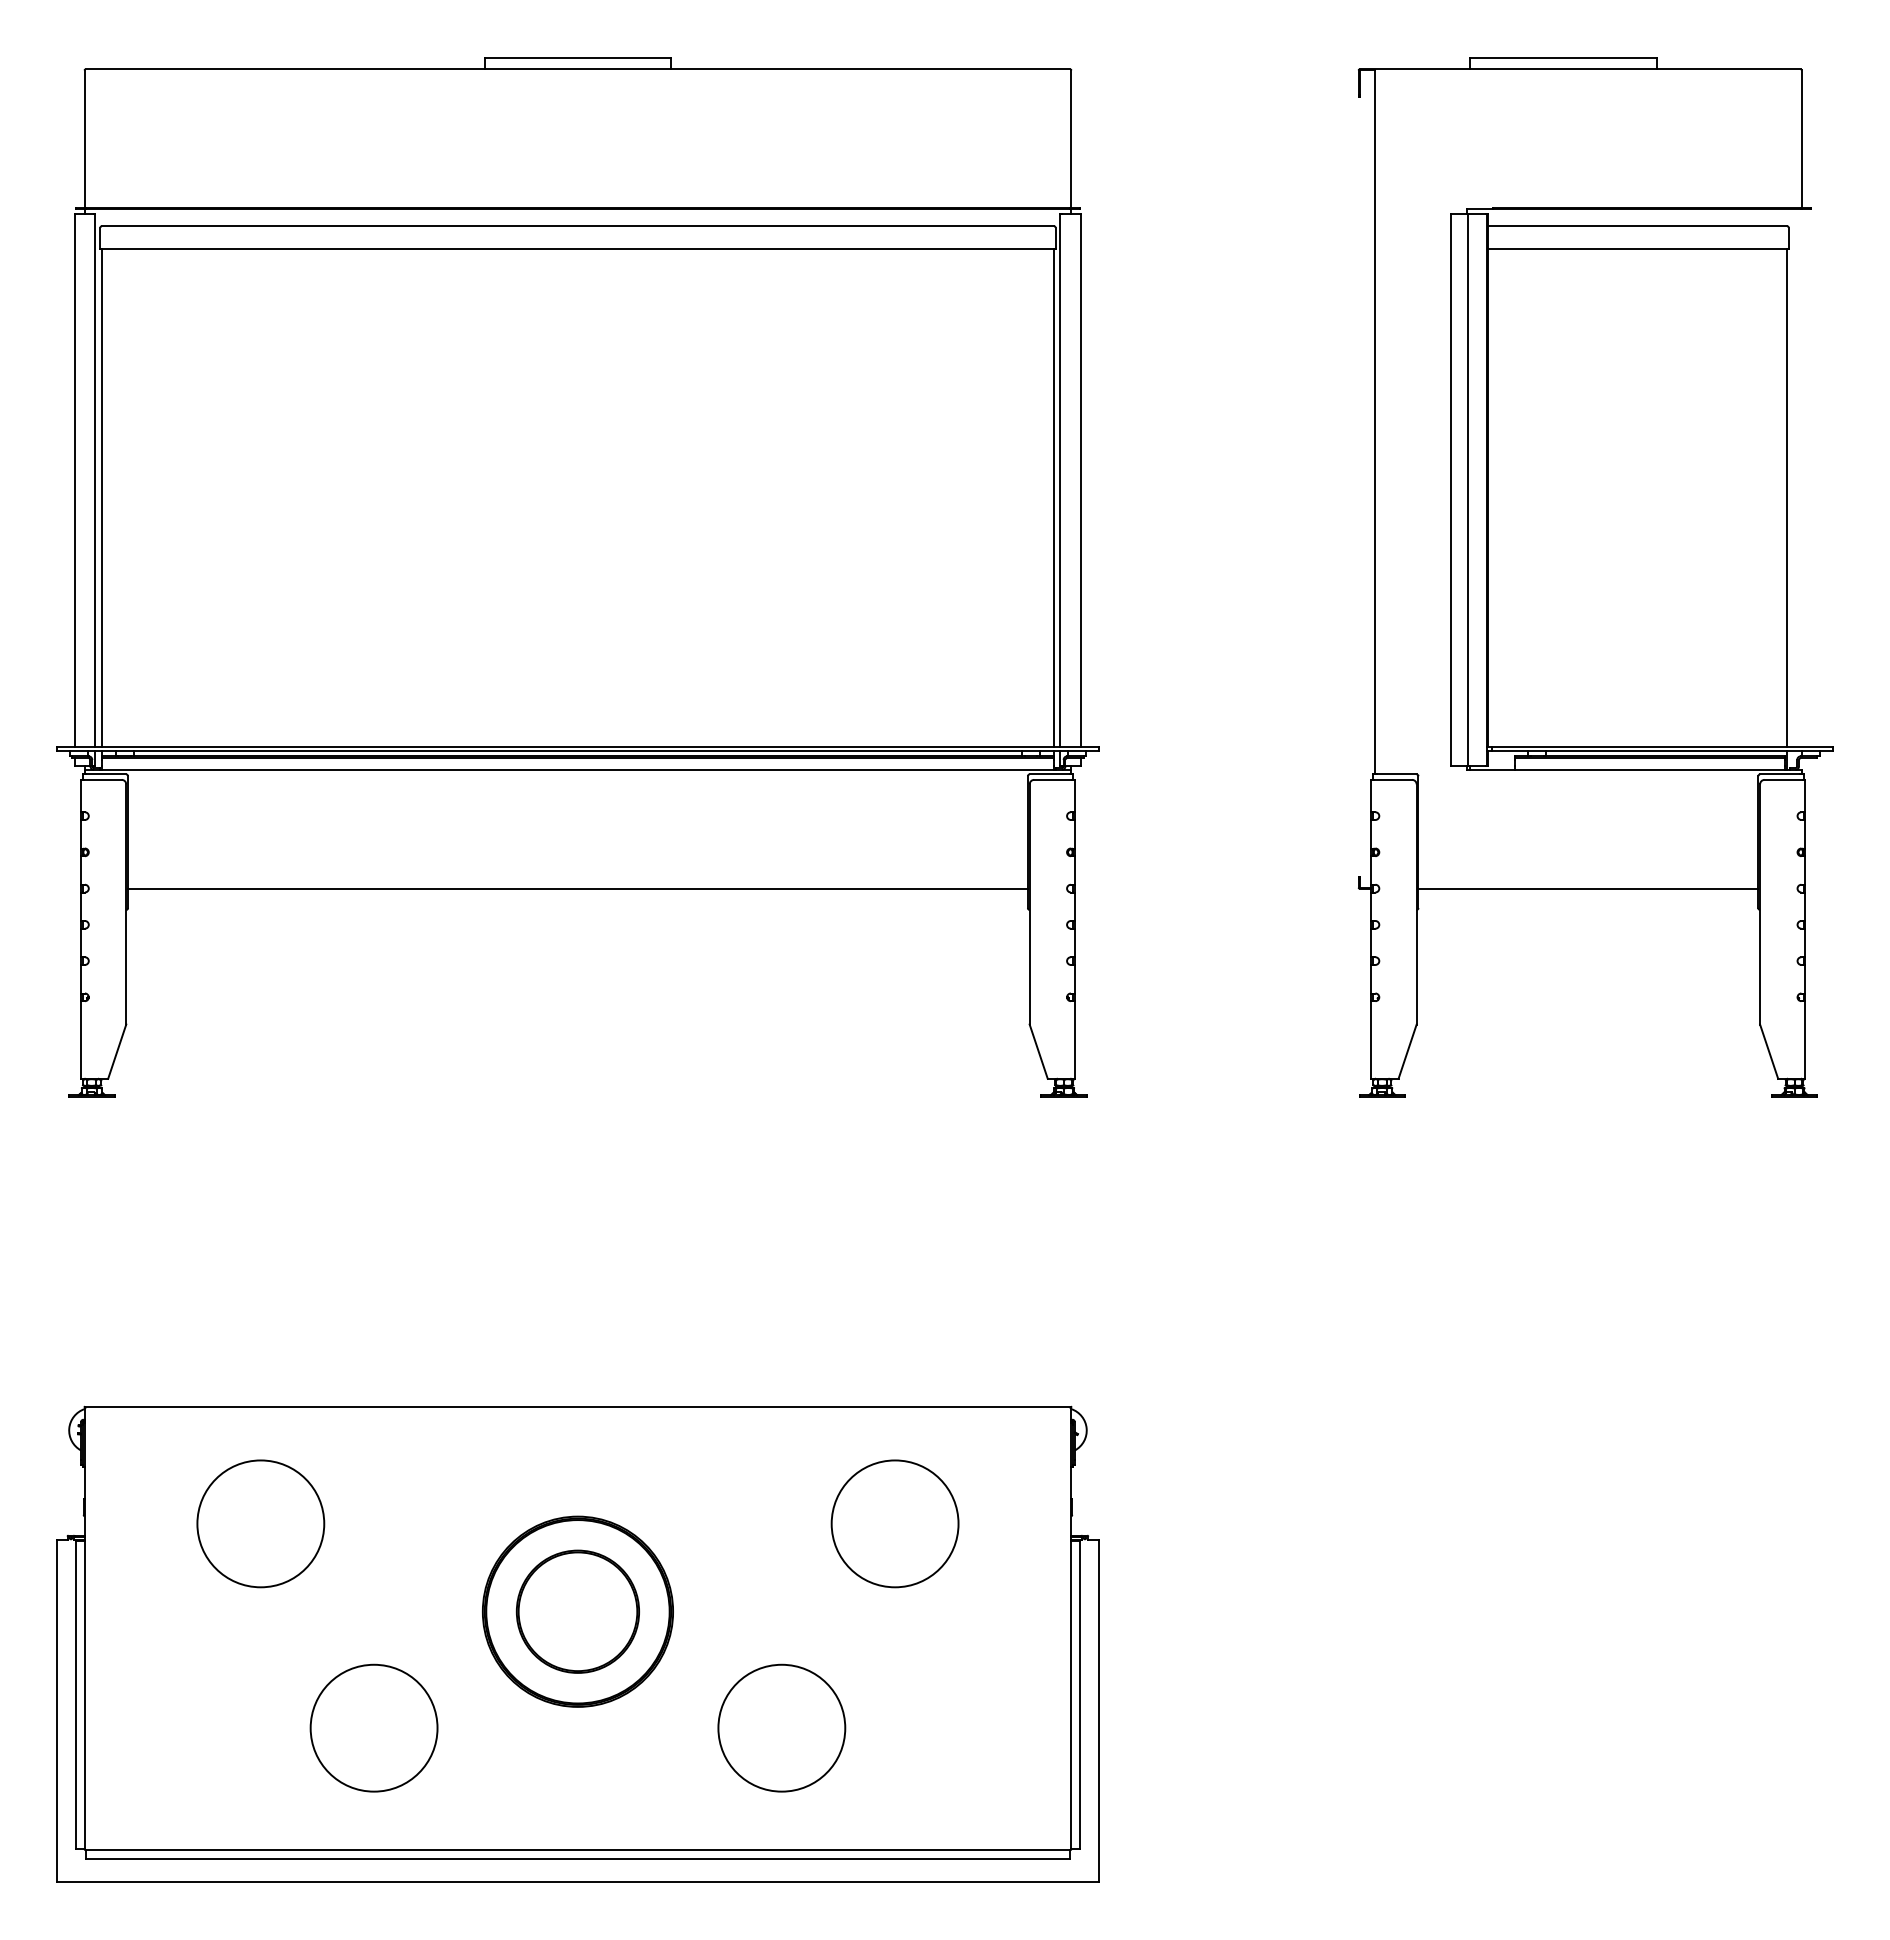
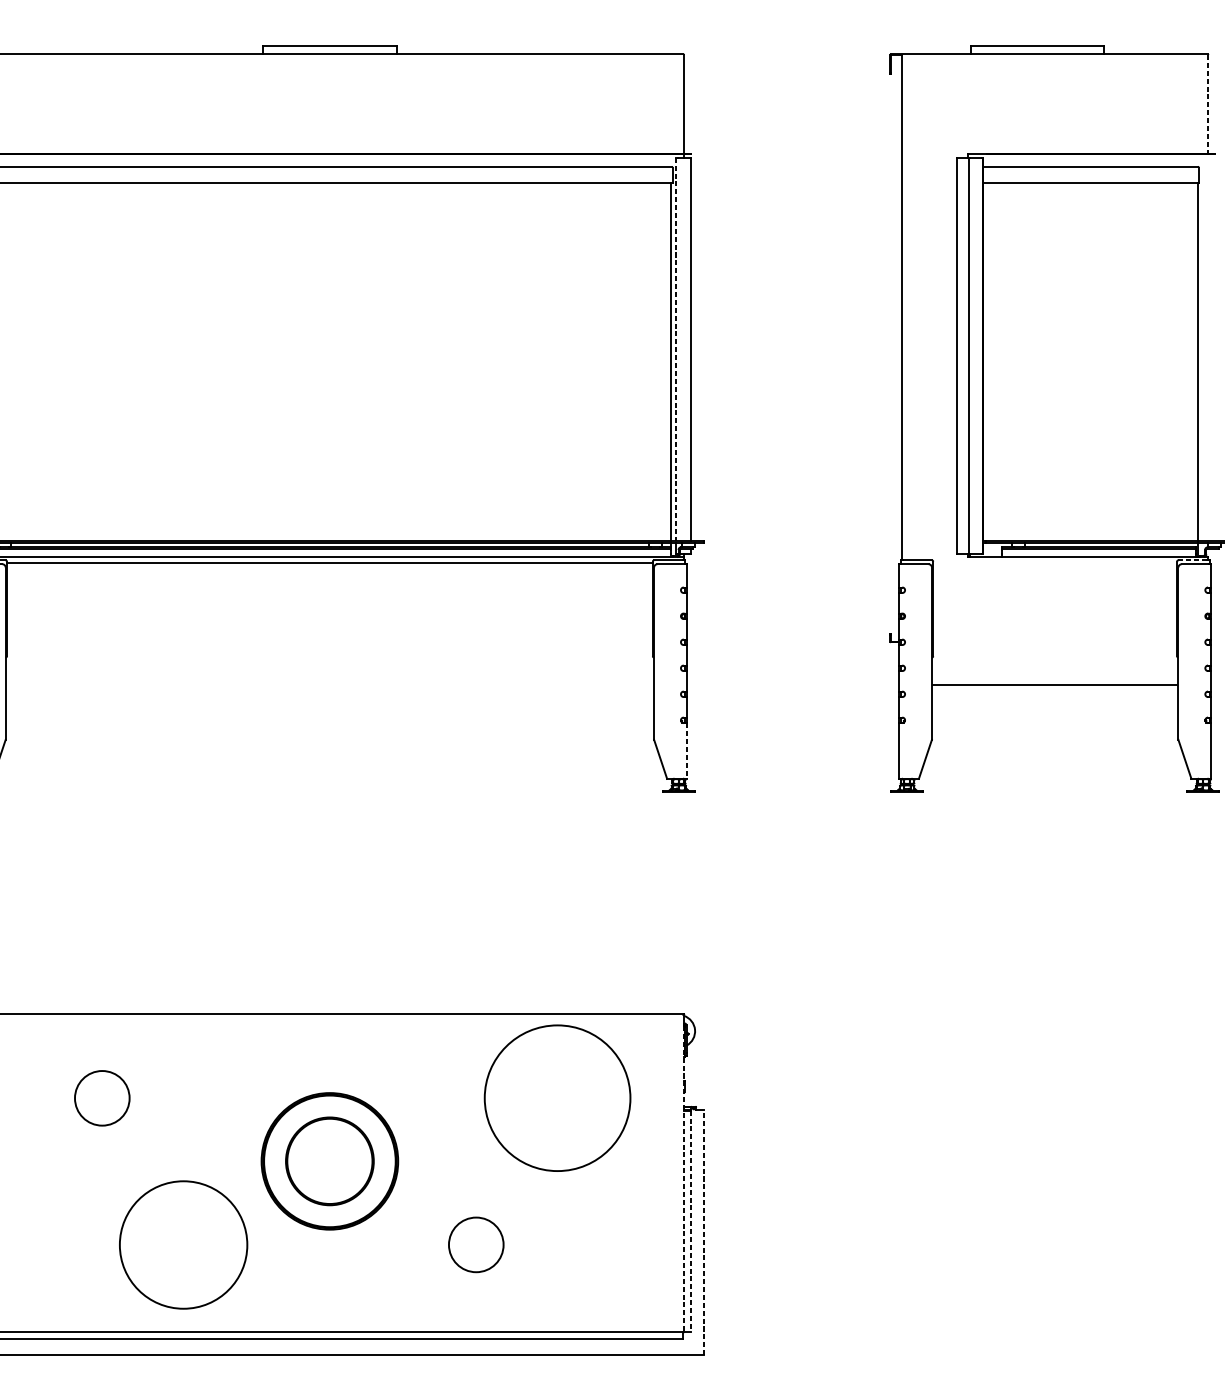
line: (1801, 139) -> (1208, 104), solid -> dashed
line: (1060, 480) -> (676, 349), solid -> dashed
line: (1780, 774) -> (1193, 560), solid -> dashed
line: (577, 888) -> (329, 562), moved
line: (1588, 888) -> (1055, 684), moved
line: (1074, 1040) -> (686, 751), solid -> dashed
circle: (260, 1523) -> (102, 1098), size x0.6
circle: (894, 1523) -> (557, 1098), size x1.6
line: (1071, 1636) -> (684, 1179), solid -> dashed
line: (1080, 1695) -> (690, 1221), solid -> dashed
line: (1099, 1710) -> (704, 1232), solid -> dashed
circle: (373, 1727) -> (183, 1244), size x1.4
circle: (781, 1727) -> (476, 1244), size x0.6

